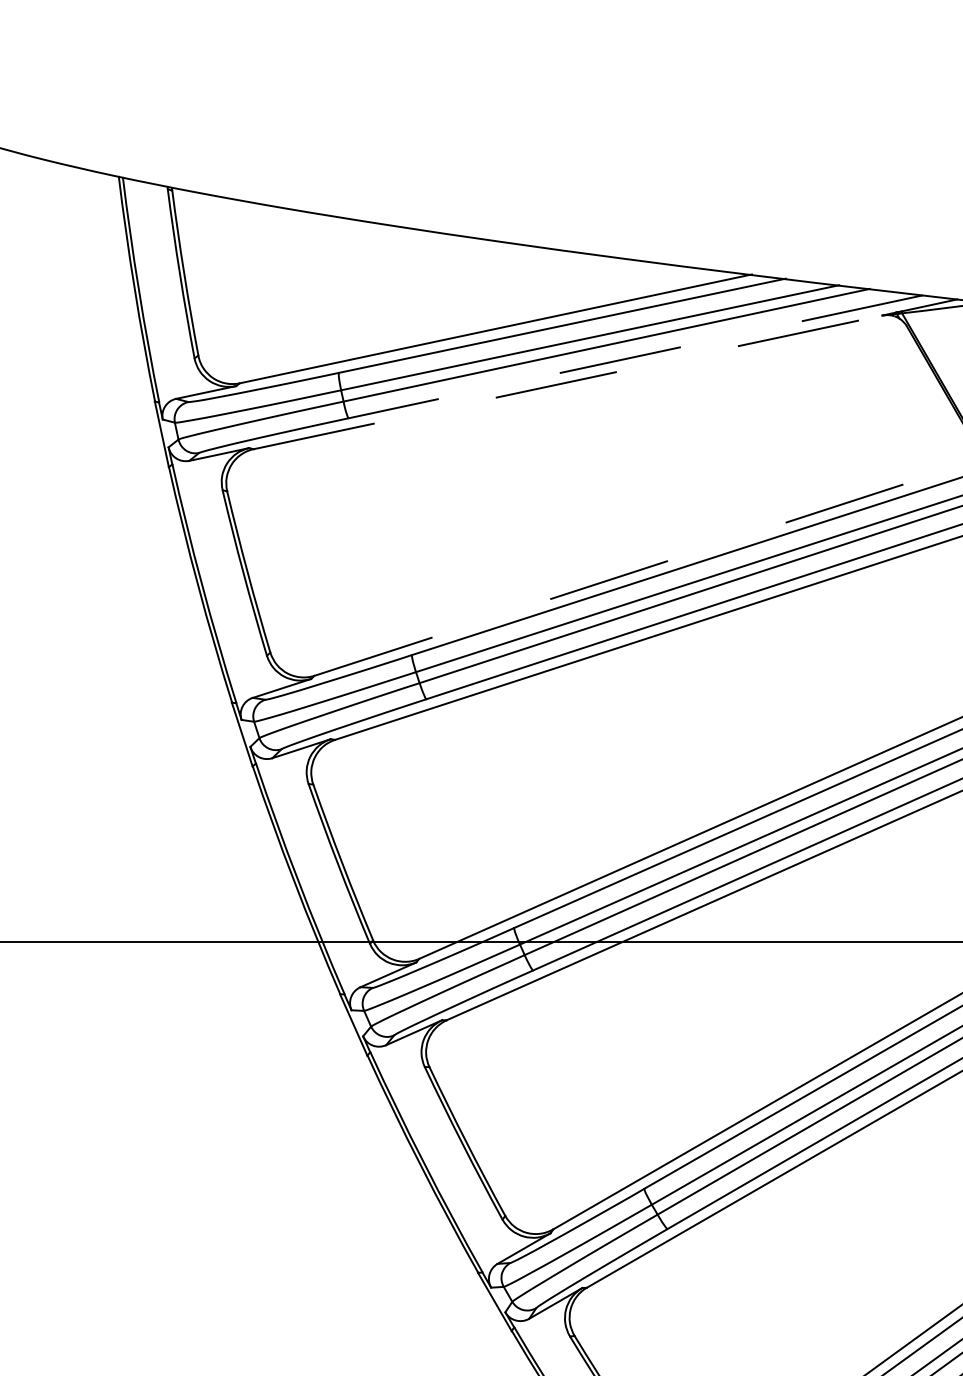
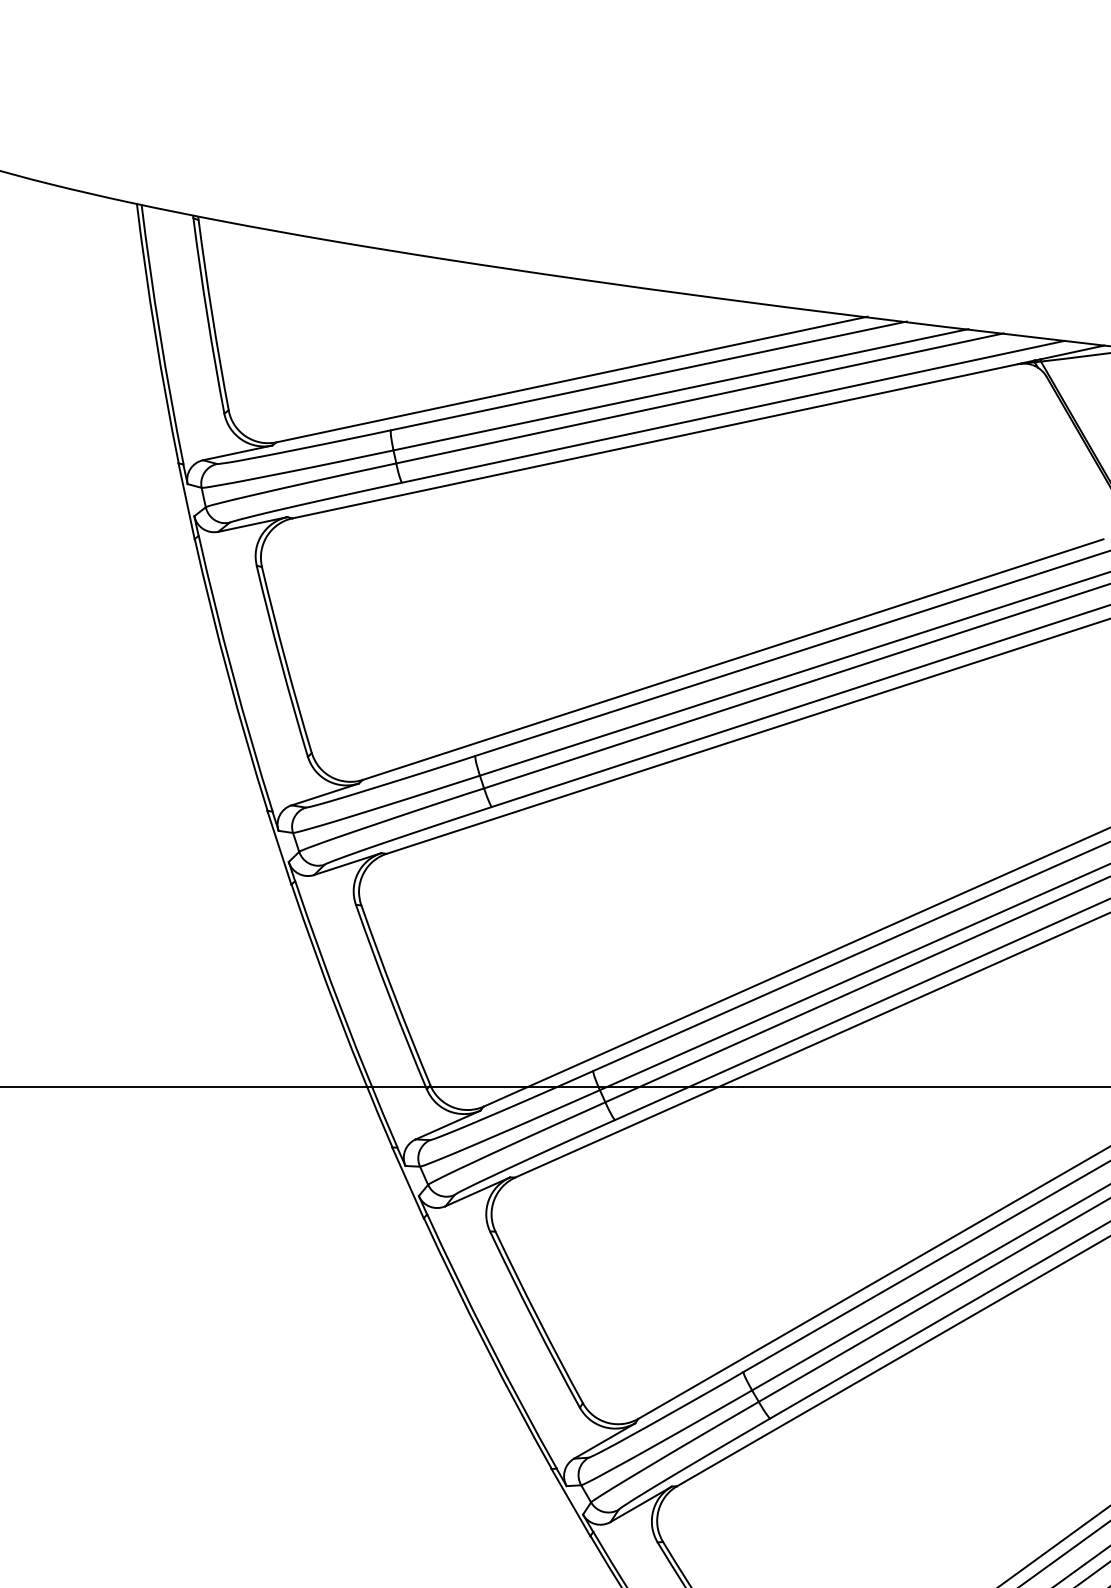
line: (635, 356) -> (733, 411), dashed -> solid
line: (568, 382) -> (655, 441), dashed -> solid
line: (636, 571) -> (734, 659), dashed -> solid

